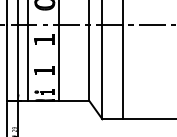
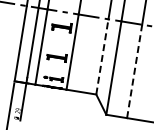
line: (89, 62) -> (102, 56), solid -> dashed
line: (123, 71) -> (134, 70), solid -> dashed

